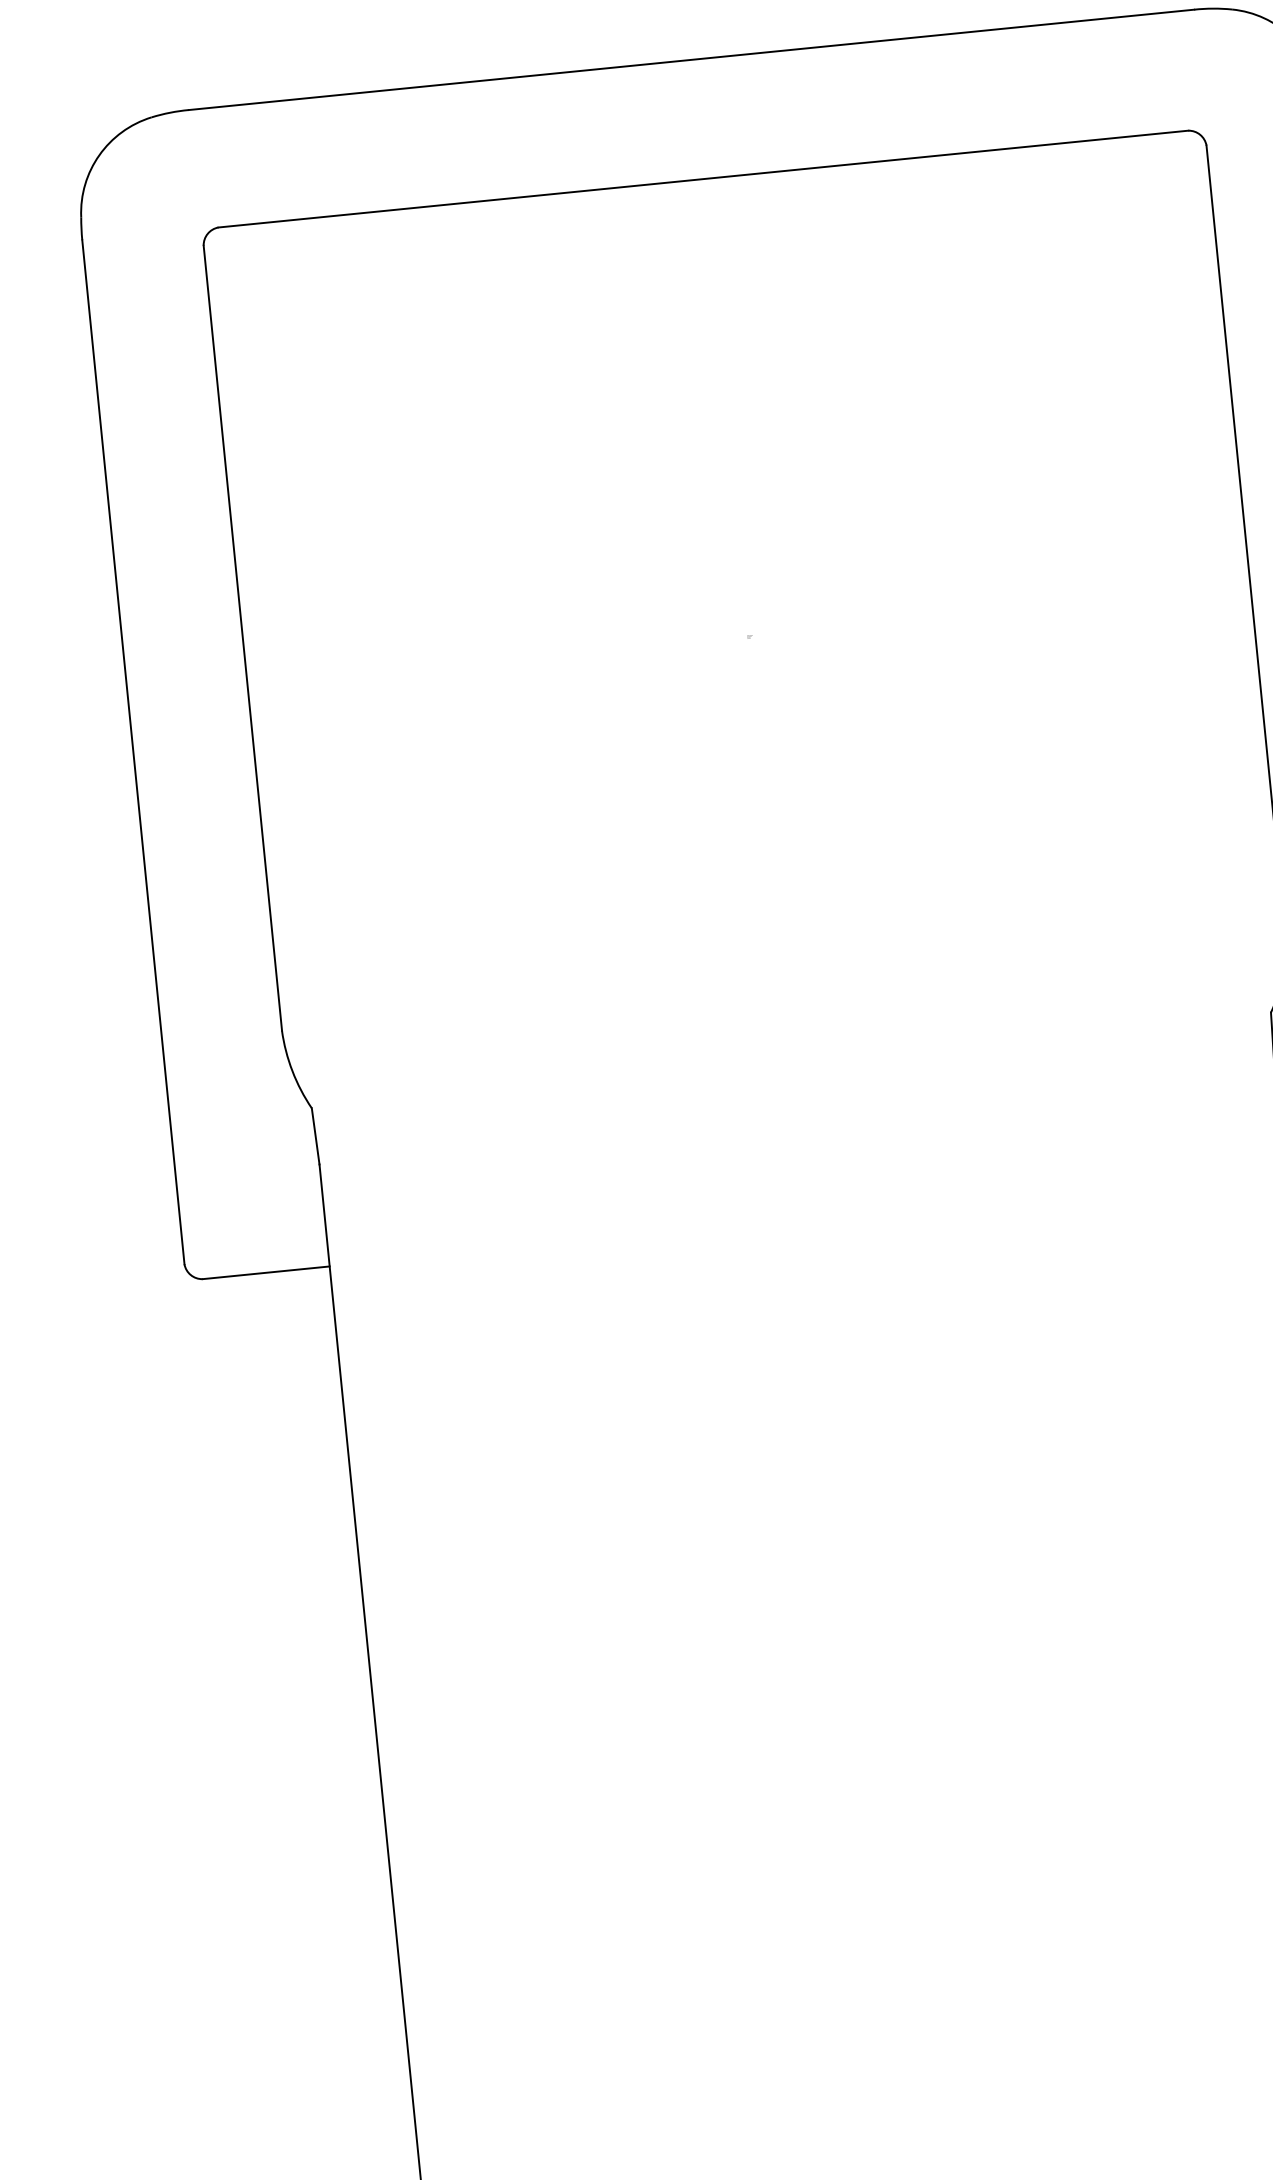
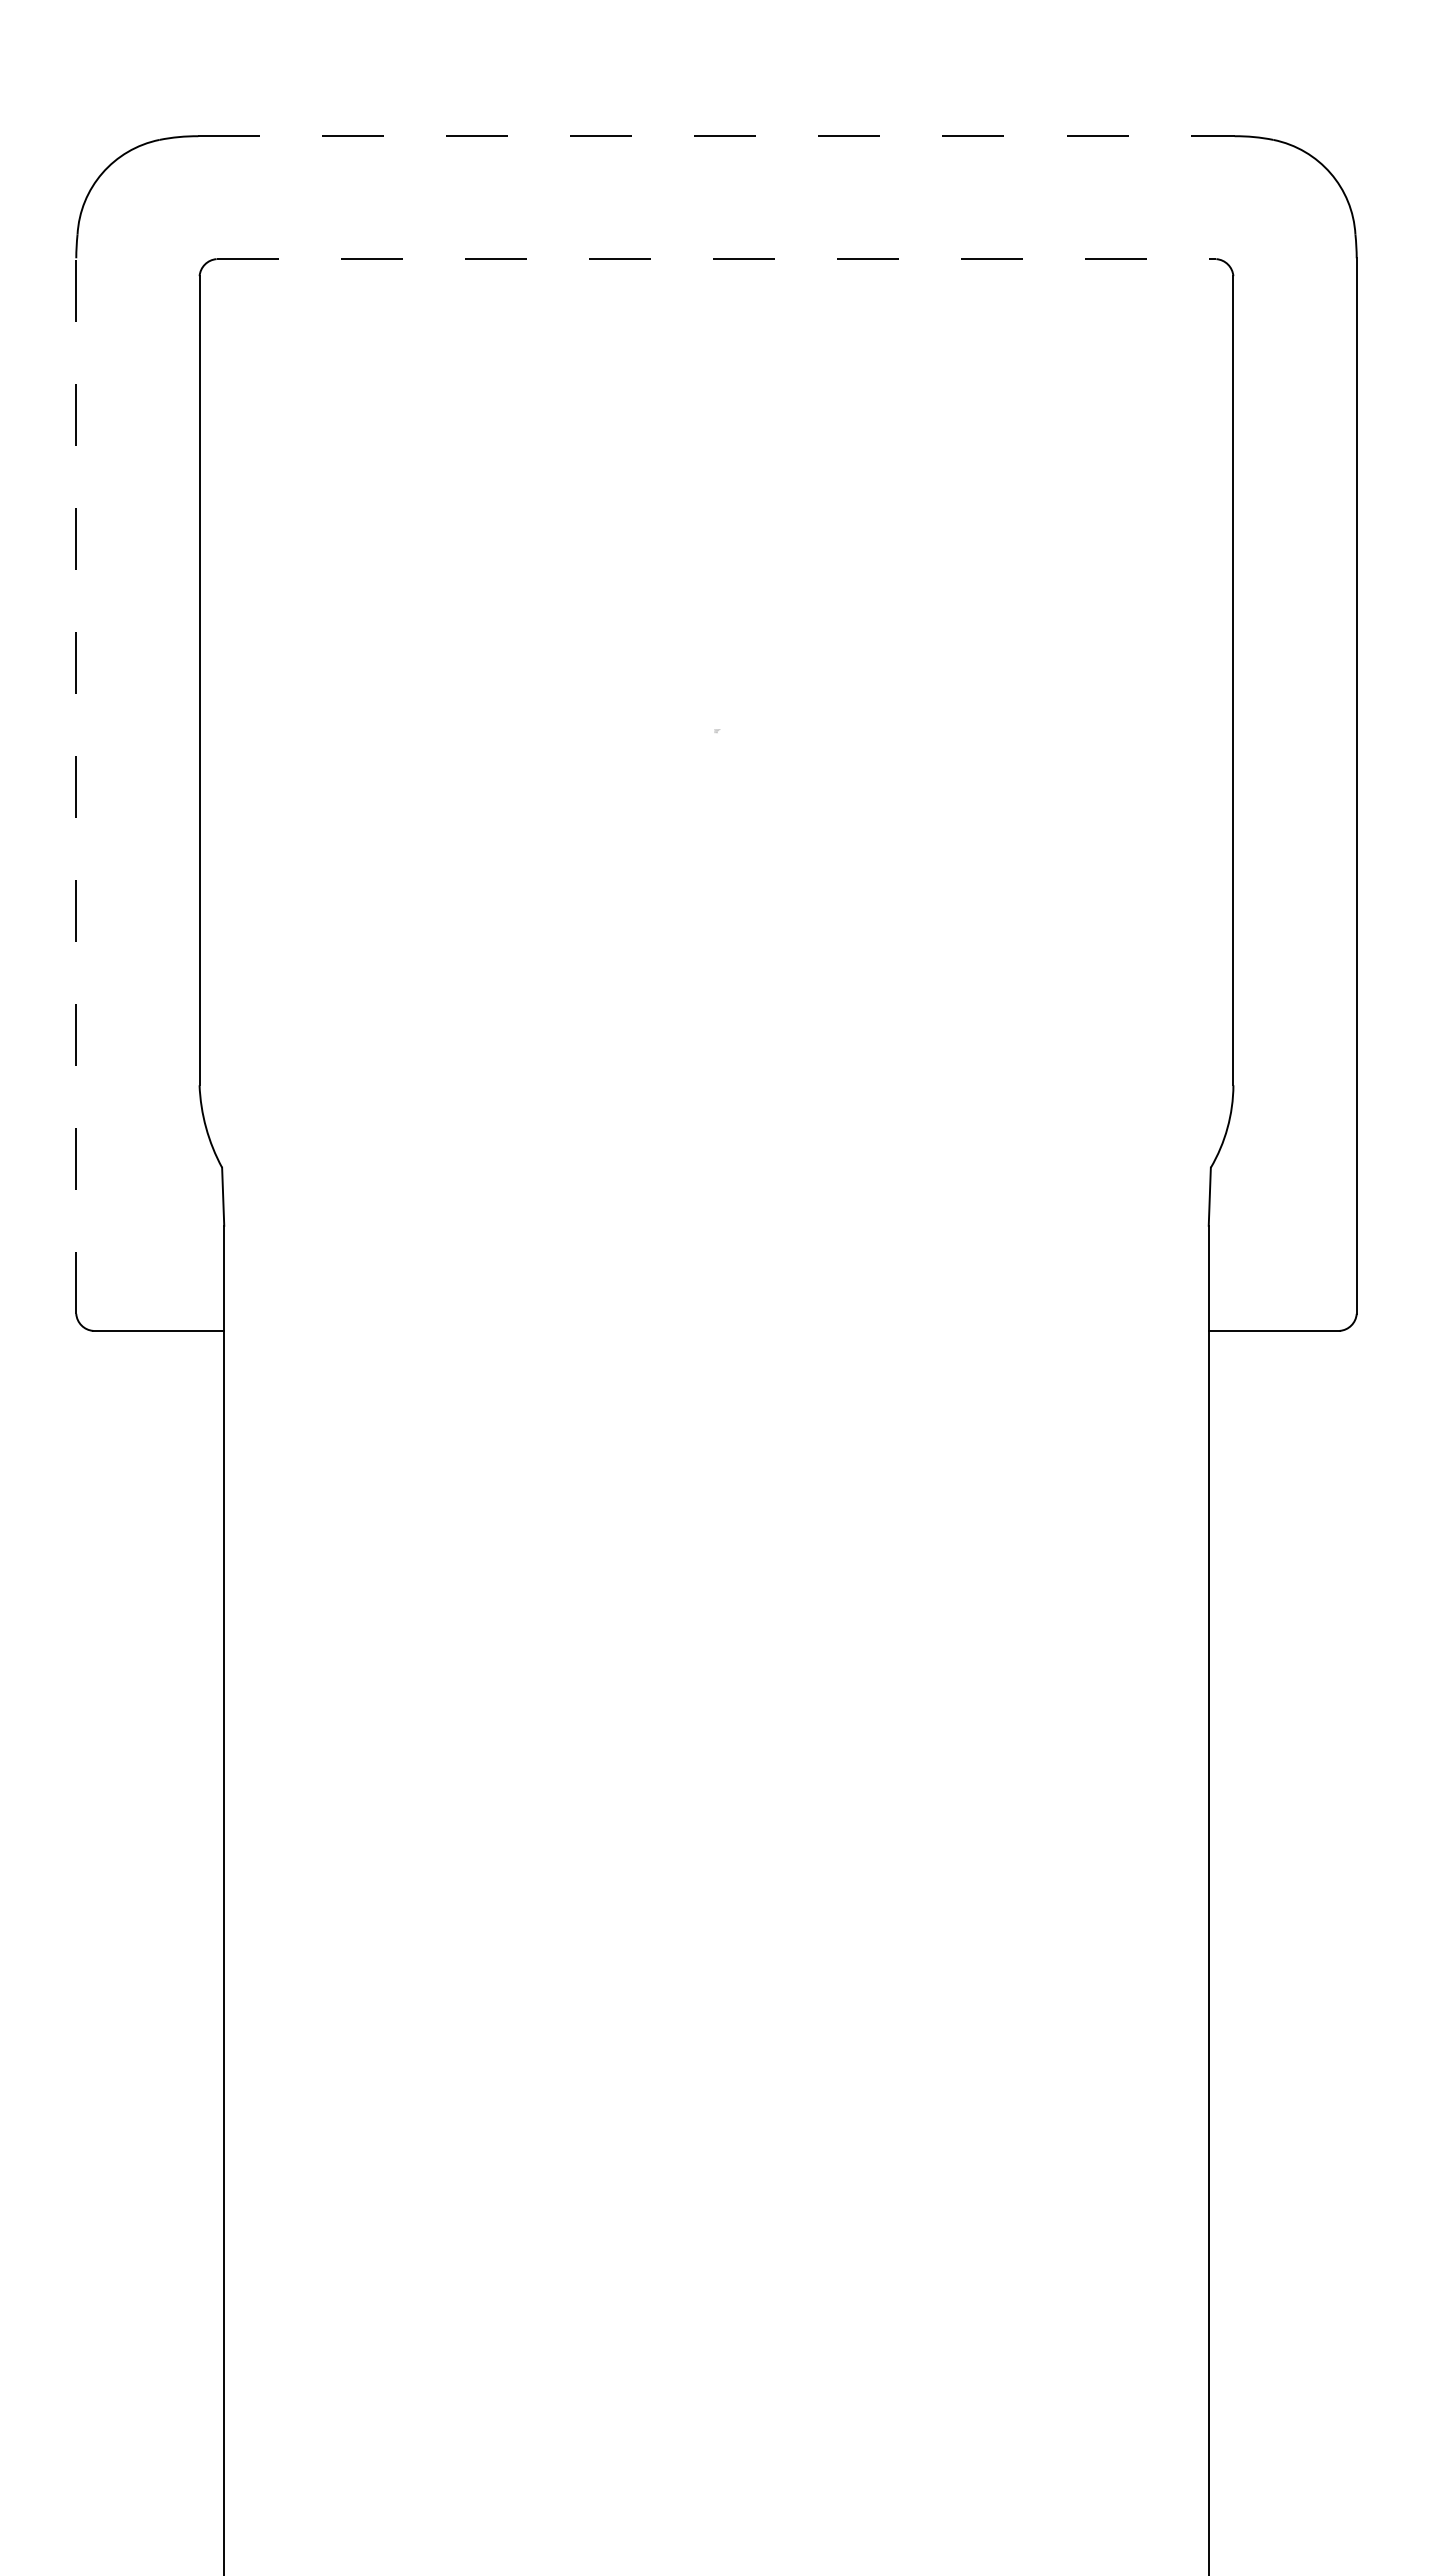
line: (692, 60) -> (717, 136), solid -> dashed
line: (703, 179) -> (716, 259), solid -> dashed
line: (133, 752) -> (76, 786), solid -> dashed

